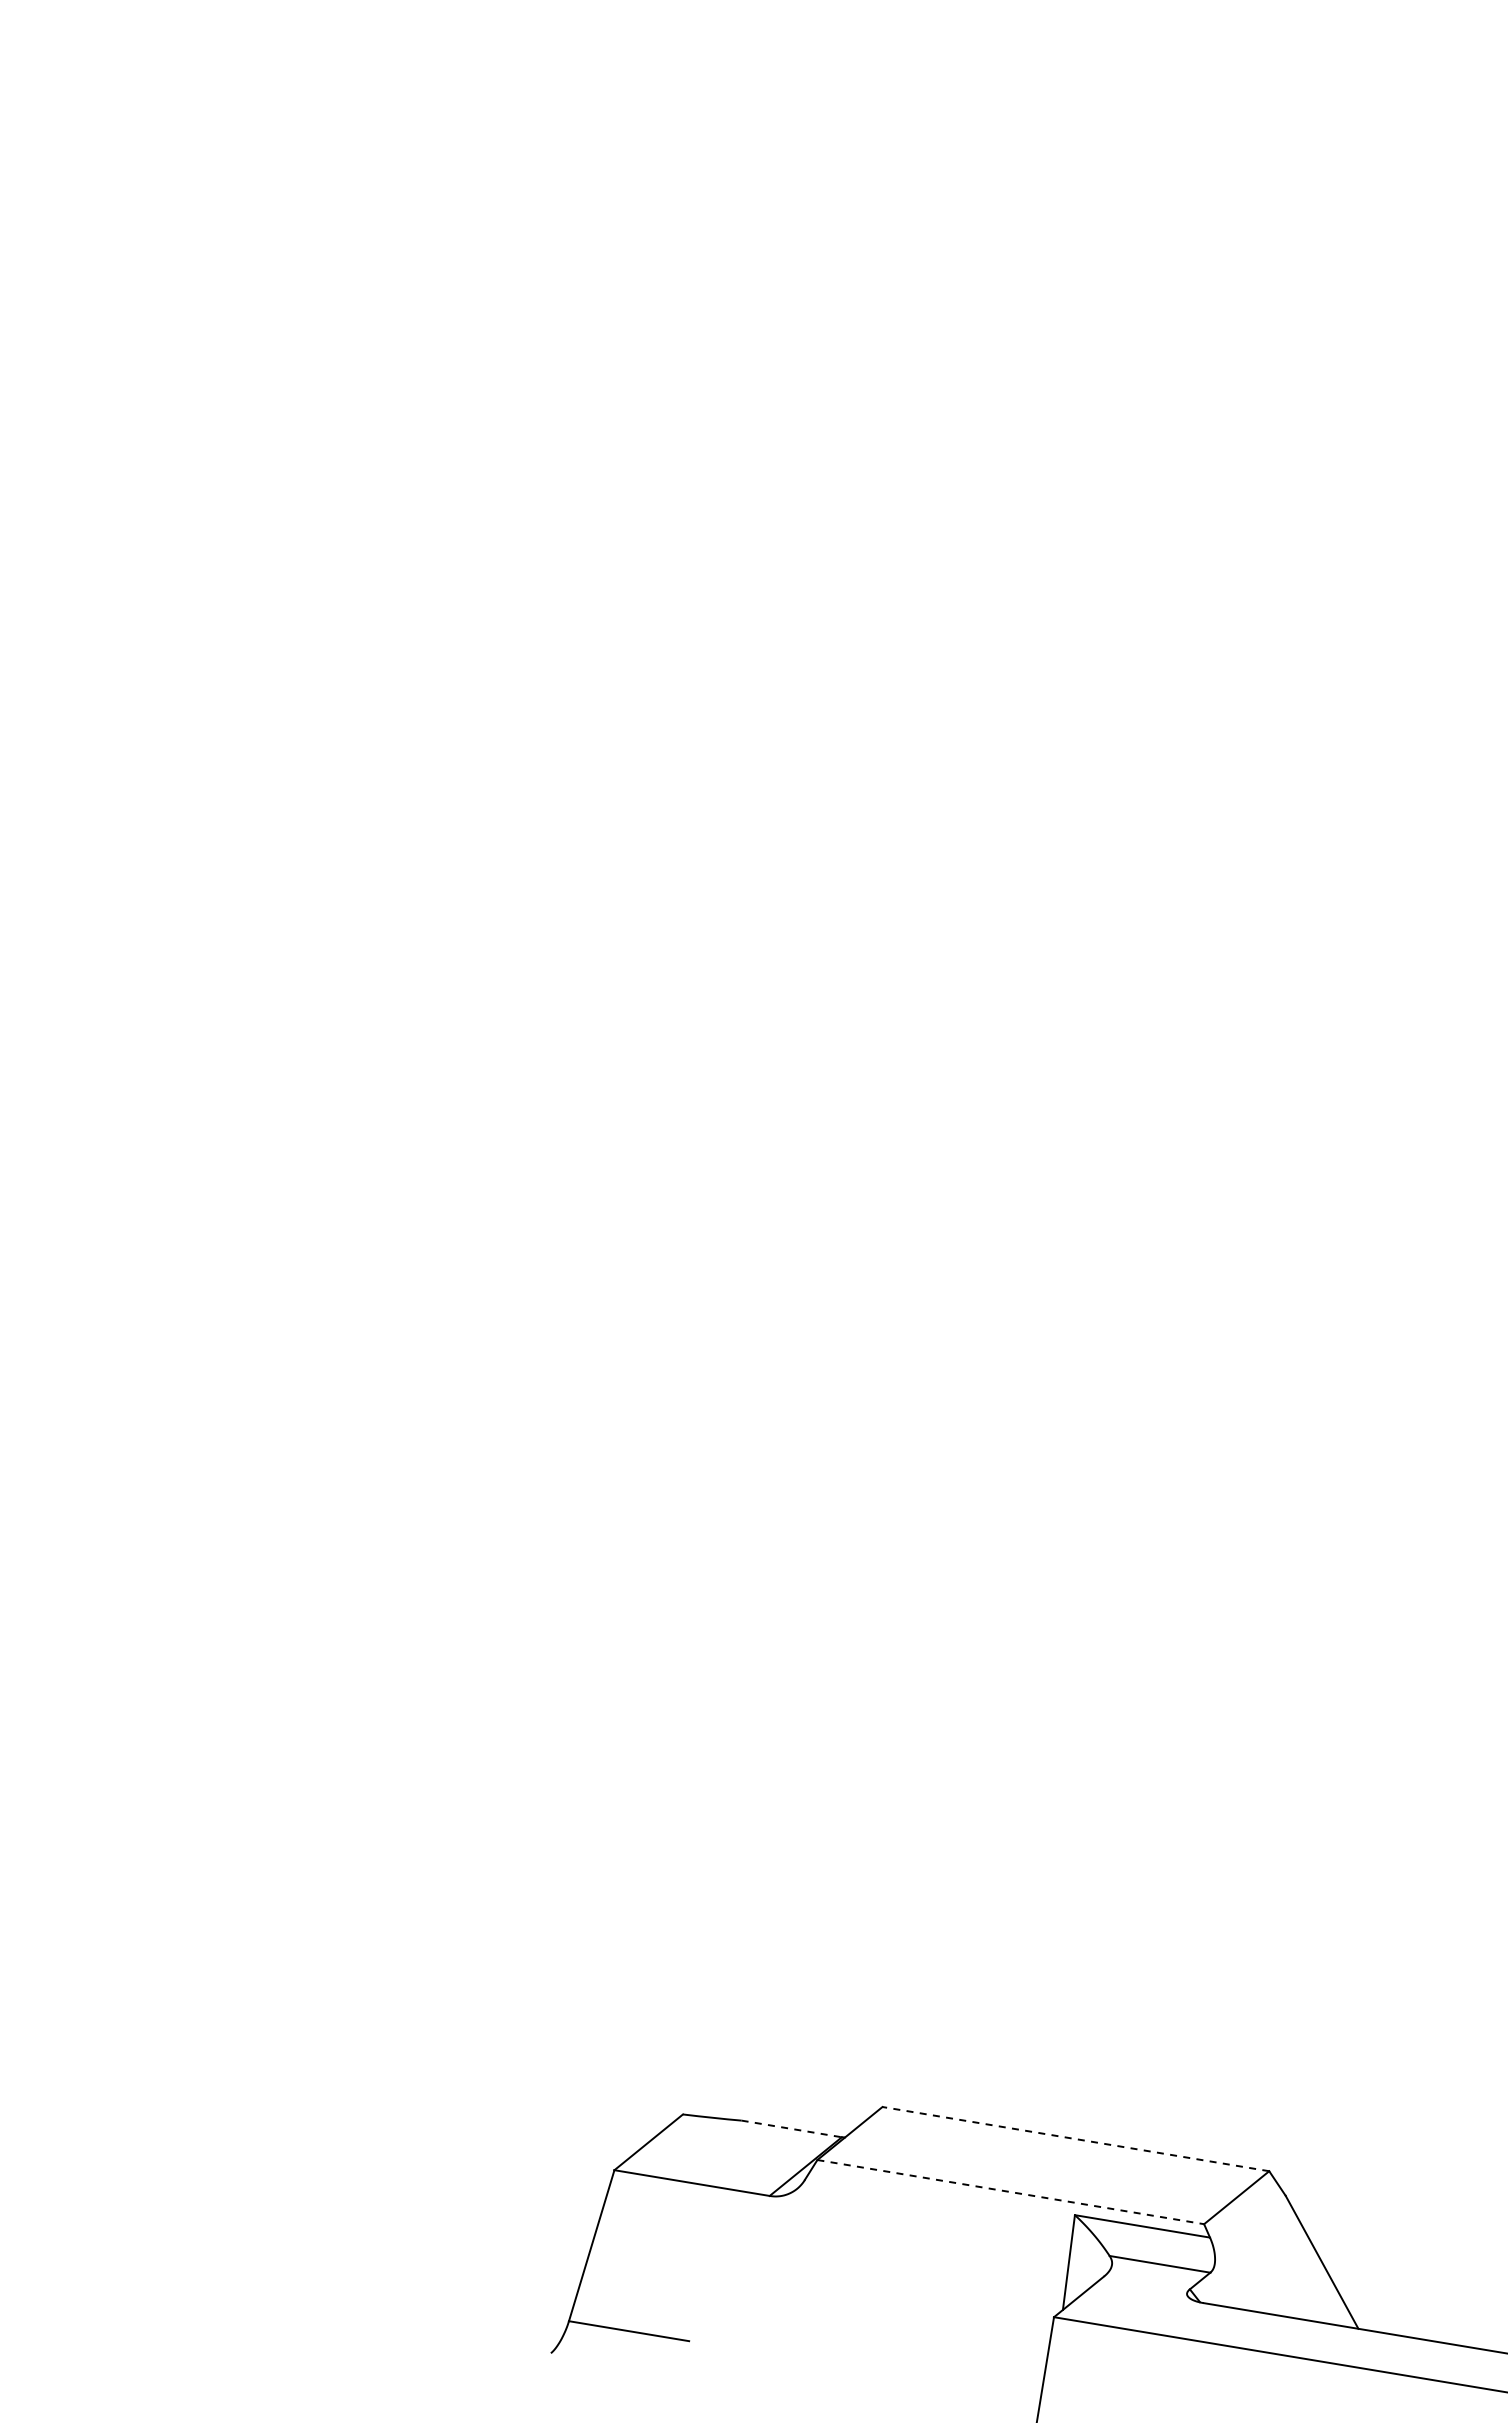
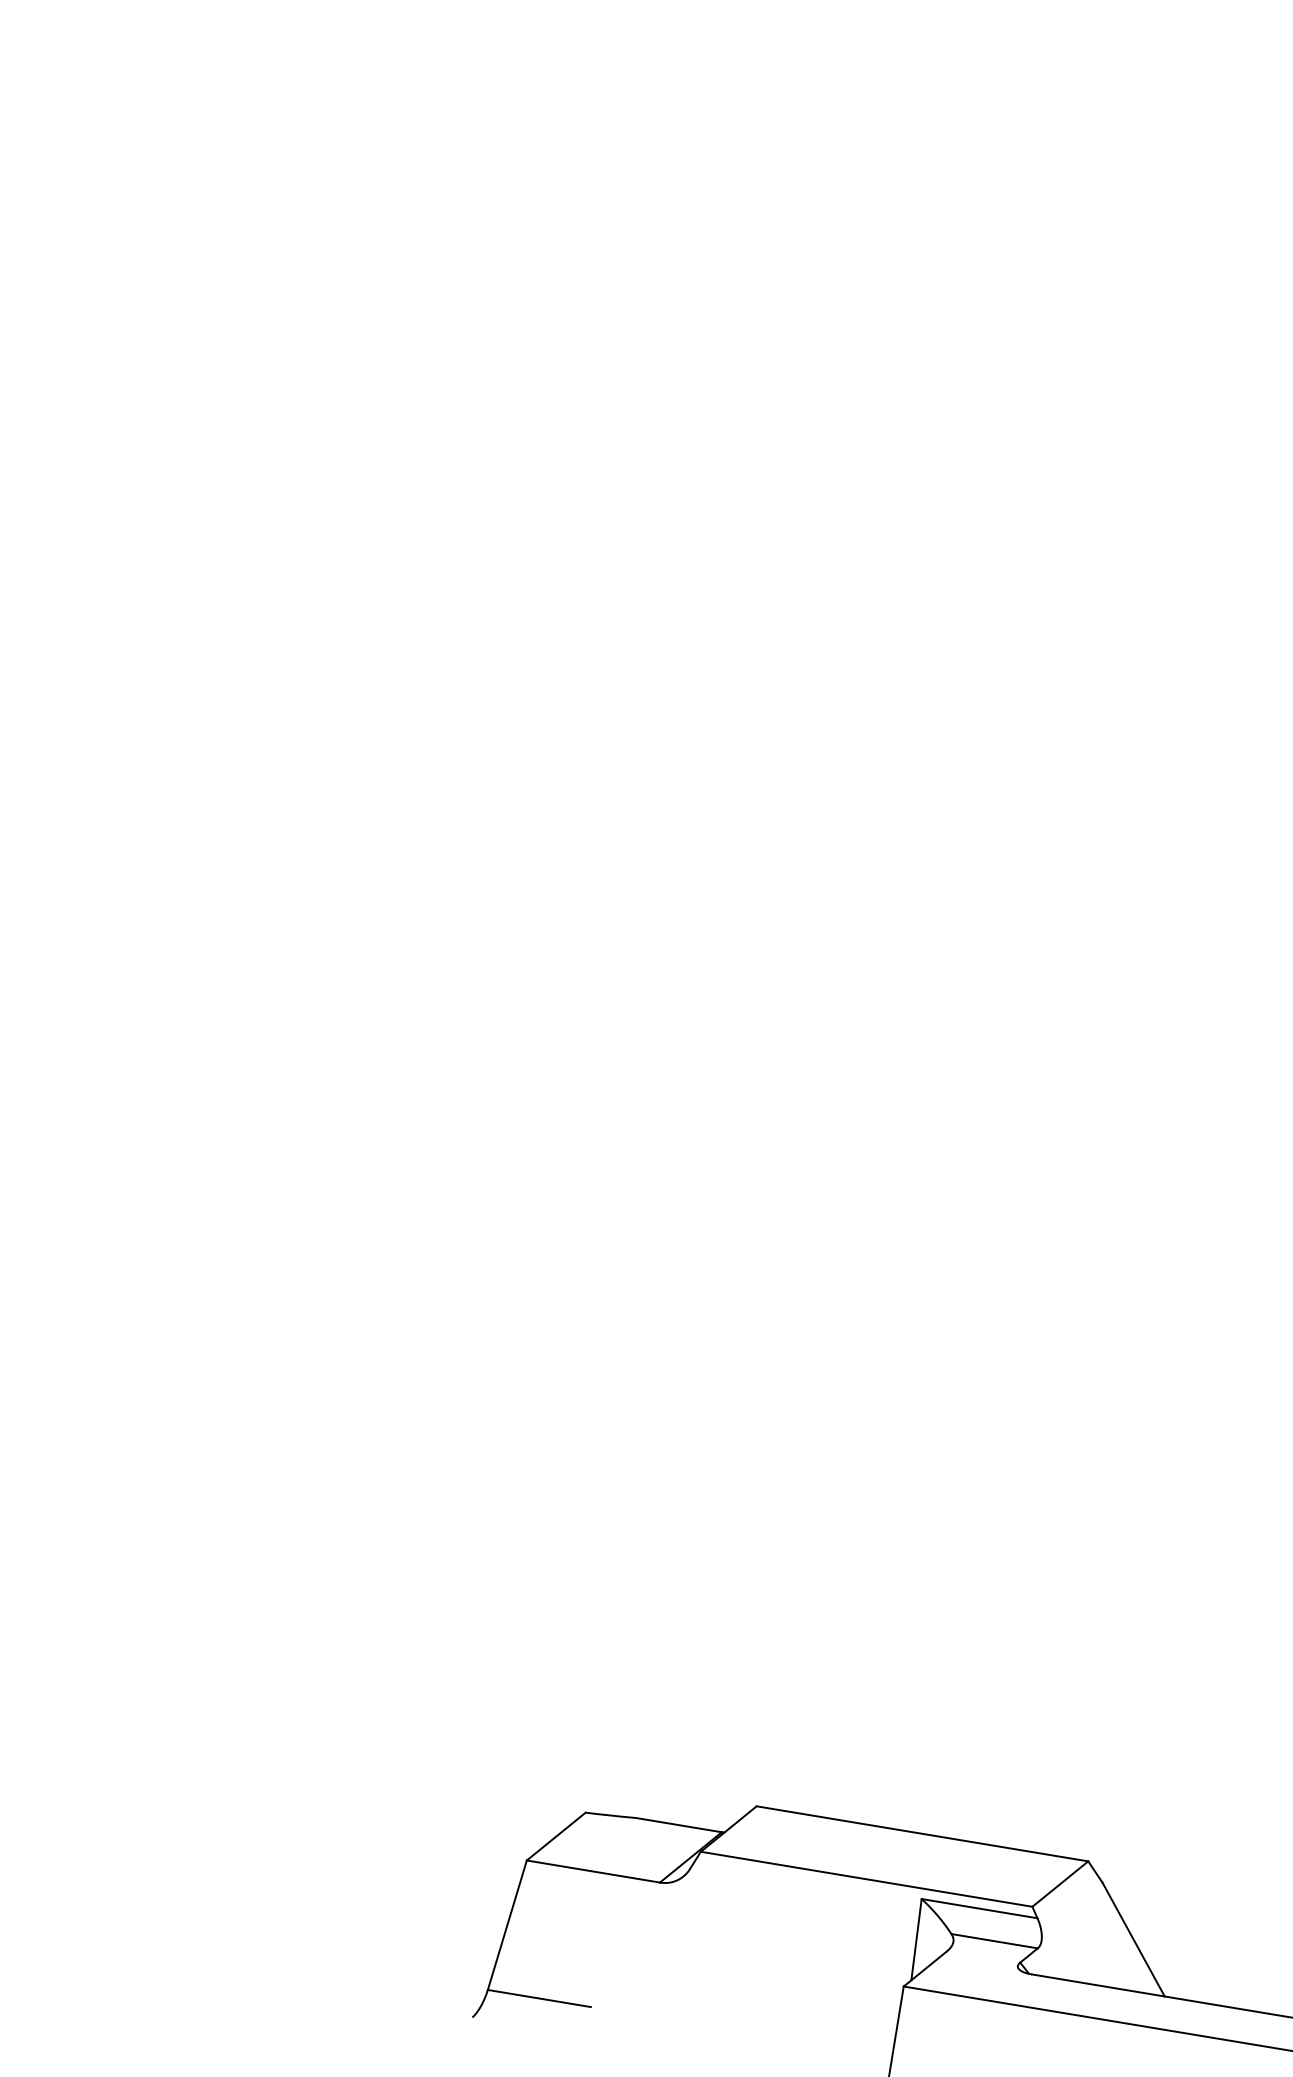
line: (791, 2128) -> (678, 1824), dashed -> solid
line: (1075, 2139) -> (922, 1834), dashed -> solid
line: (1011, 2192) -> (867, 1879), dashed -> solid

